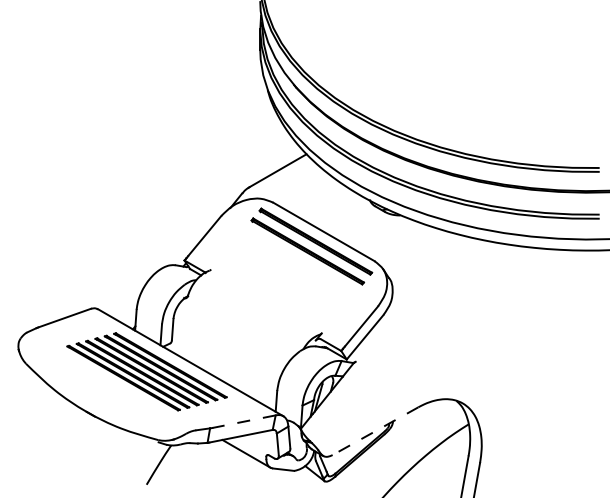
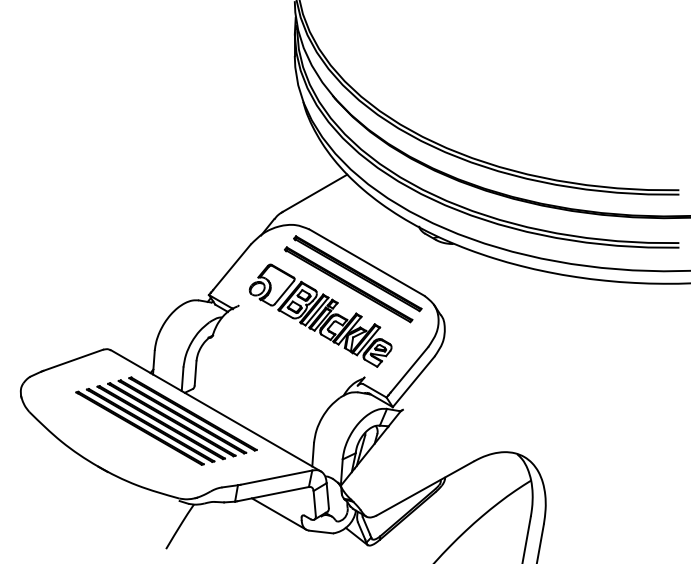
part: (282, 278) -> (320, 315), added
line: (243, 421) -> (275, 477), dashed -> solid
line: (375, 431) -> (425, 488), dashed -> solid

